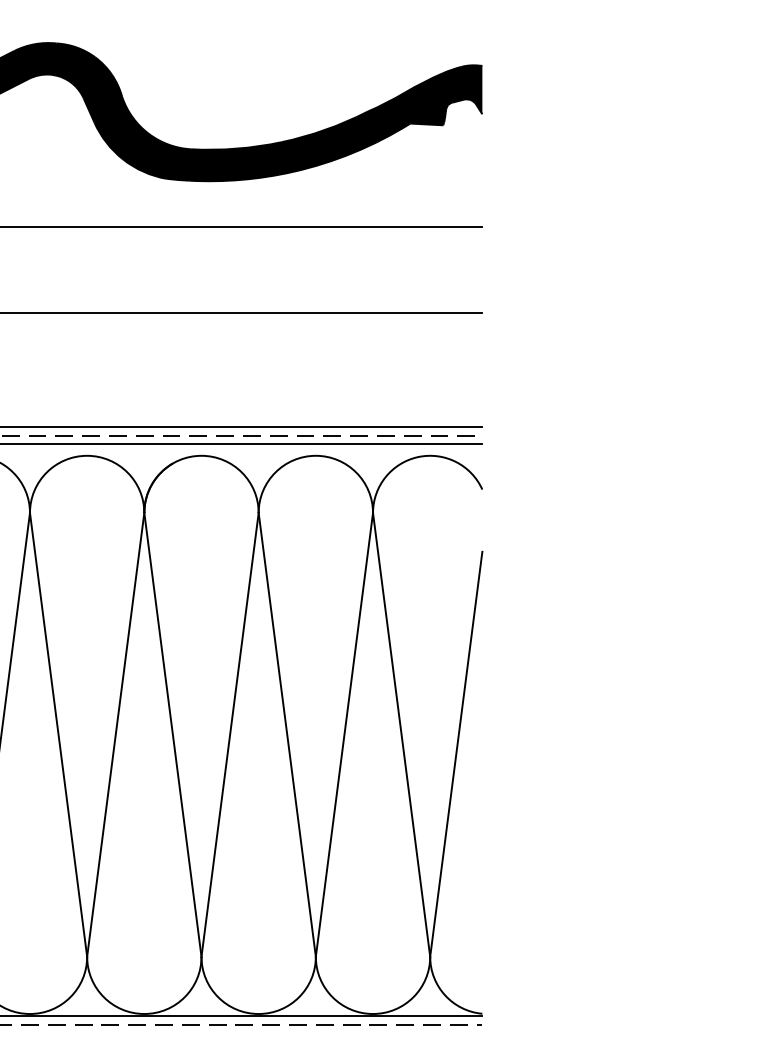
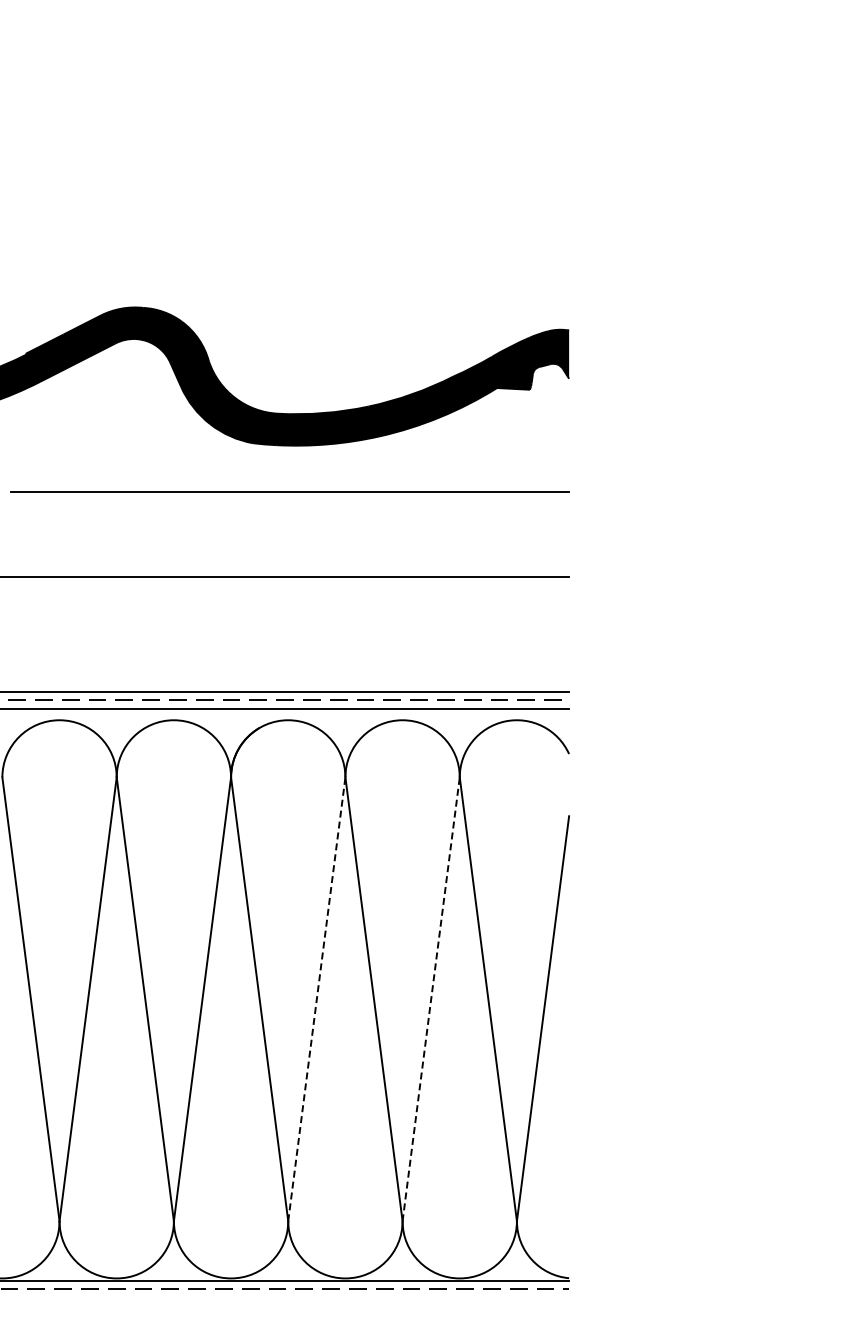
line: (229, 735) -> (316, 999), solid -> dashed
line: (344, 735) -> (431, 999), solid -> dashed

